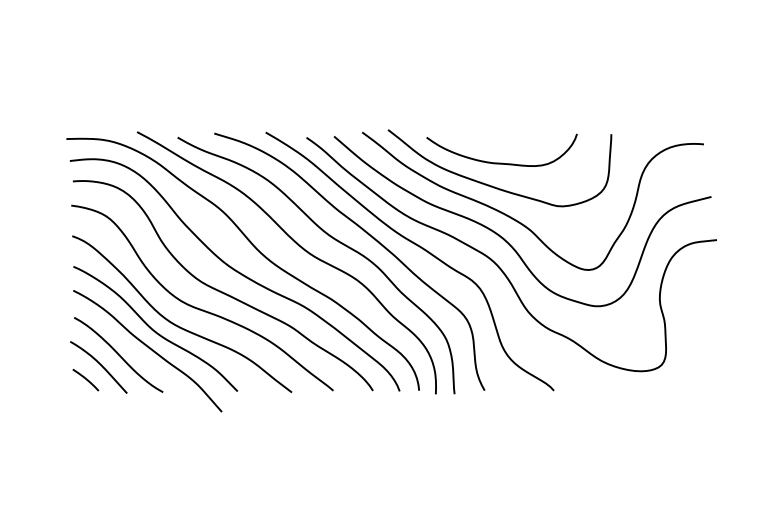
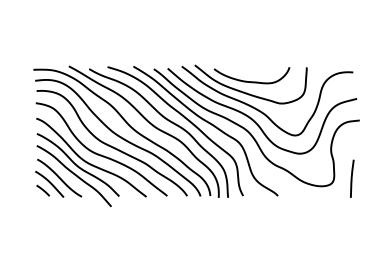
line: (702, 355) -> (352, 178), added

